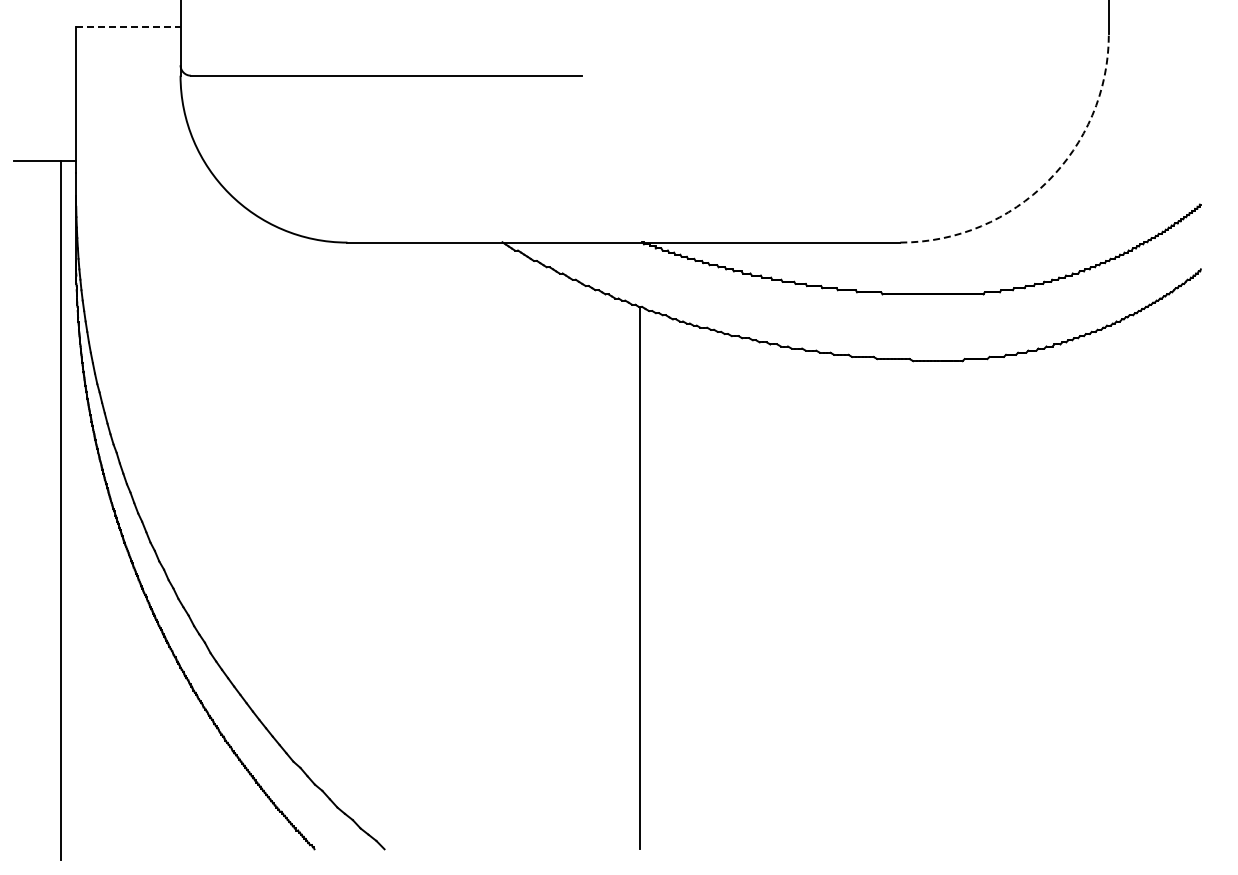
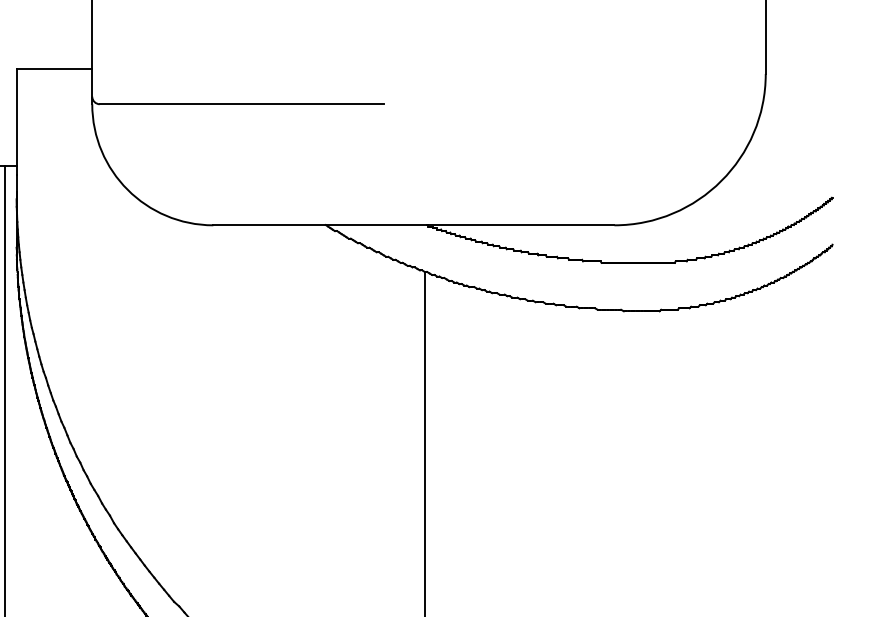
line: (128, 26) -> (54, 68), dashed -> solid
arc: (1047, 181) -> (721, 180), dashed -> solid

